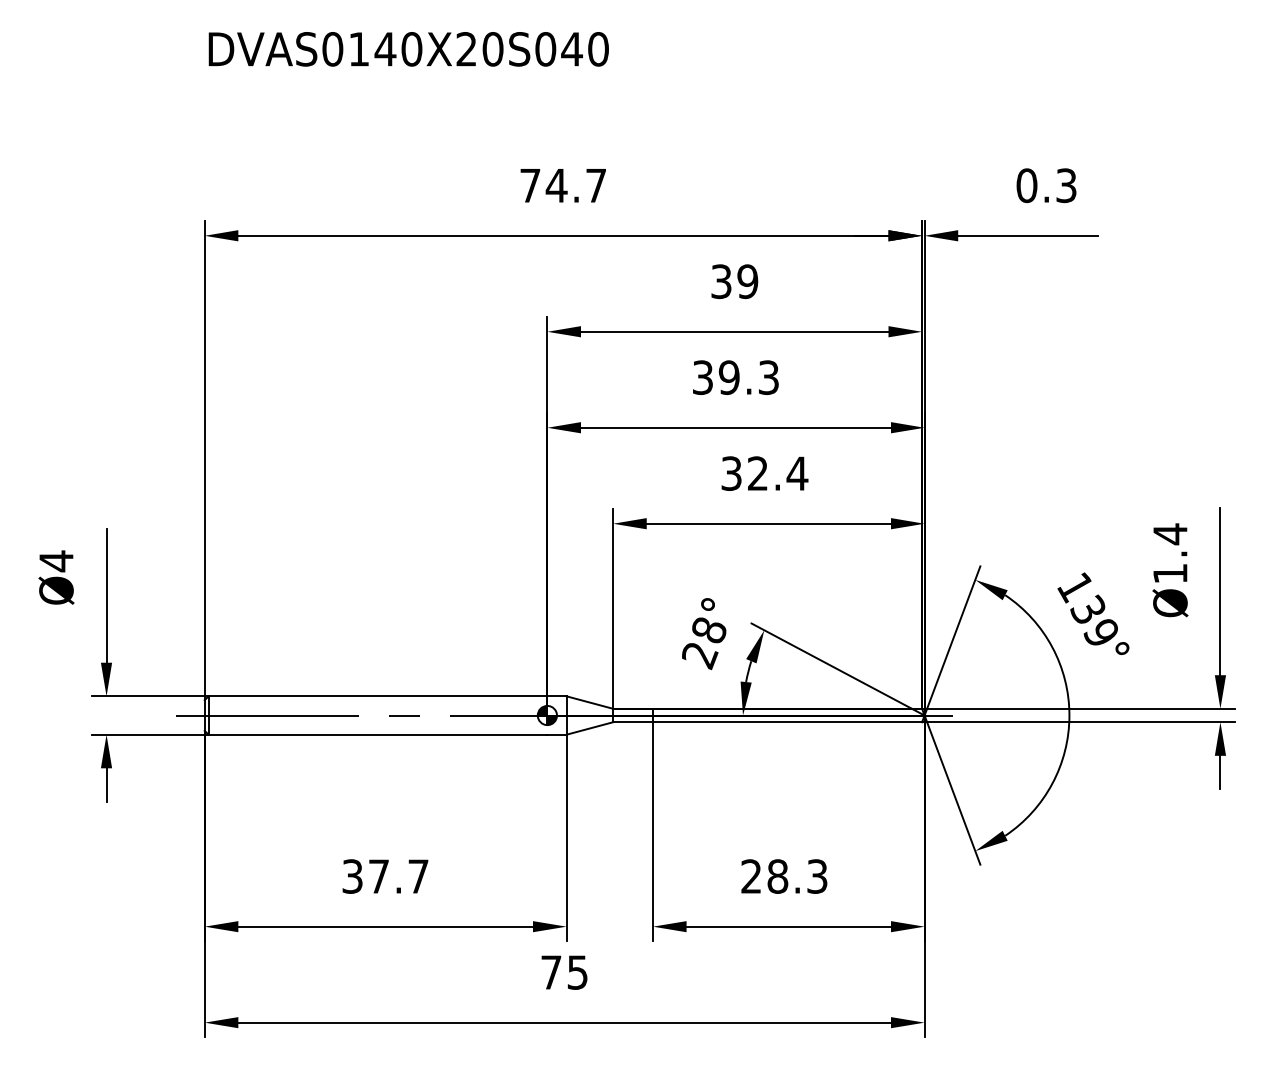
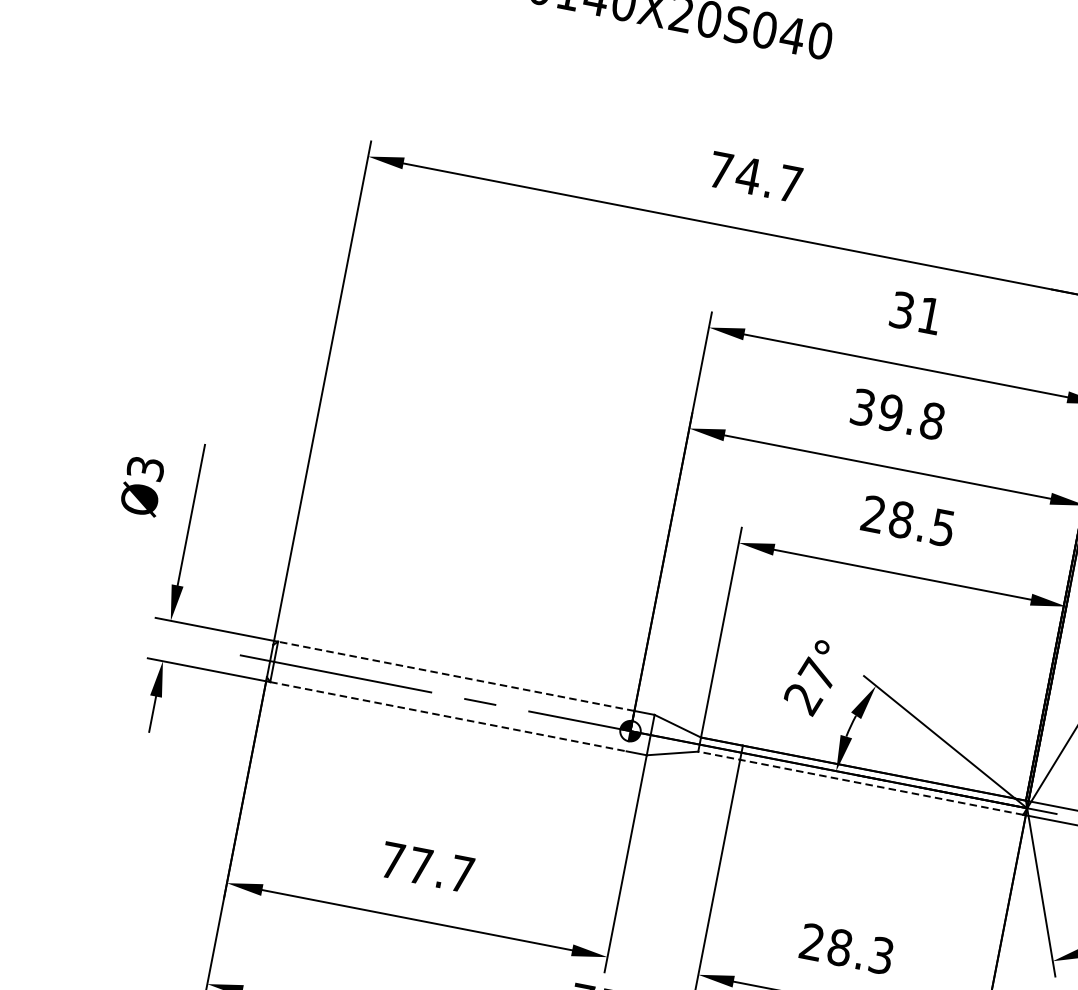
text: (747, 281) -> (929, 315), 39 -> 31
text: (768, 377) -> (932, 420), 39.3 -> 39.8
text: (764, 473) -> (908, 521), 32.4 -> 28.5
text: (56, 561) -> (145, 468), Ø4 -> Ø3
text: (708, 629) -> (817, 673), 28° -> 27°
line: (377, 696) -> (455, 676), solid -> dashed
line: (767, 722) -> (860, 783), solid -> dashed
line: (378, 734) -> (448, 716), solid -> dashed
text: (352, 876) -> (392, 860), 37.7 -> 77.7

